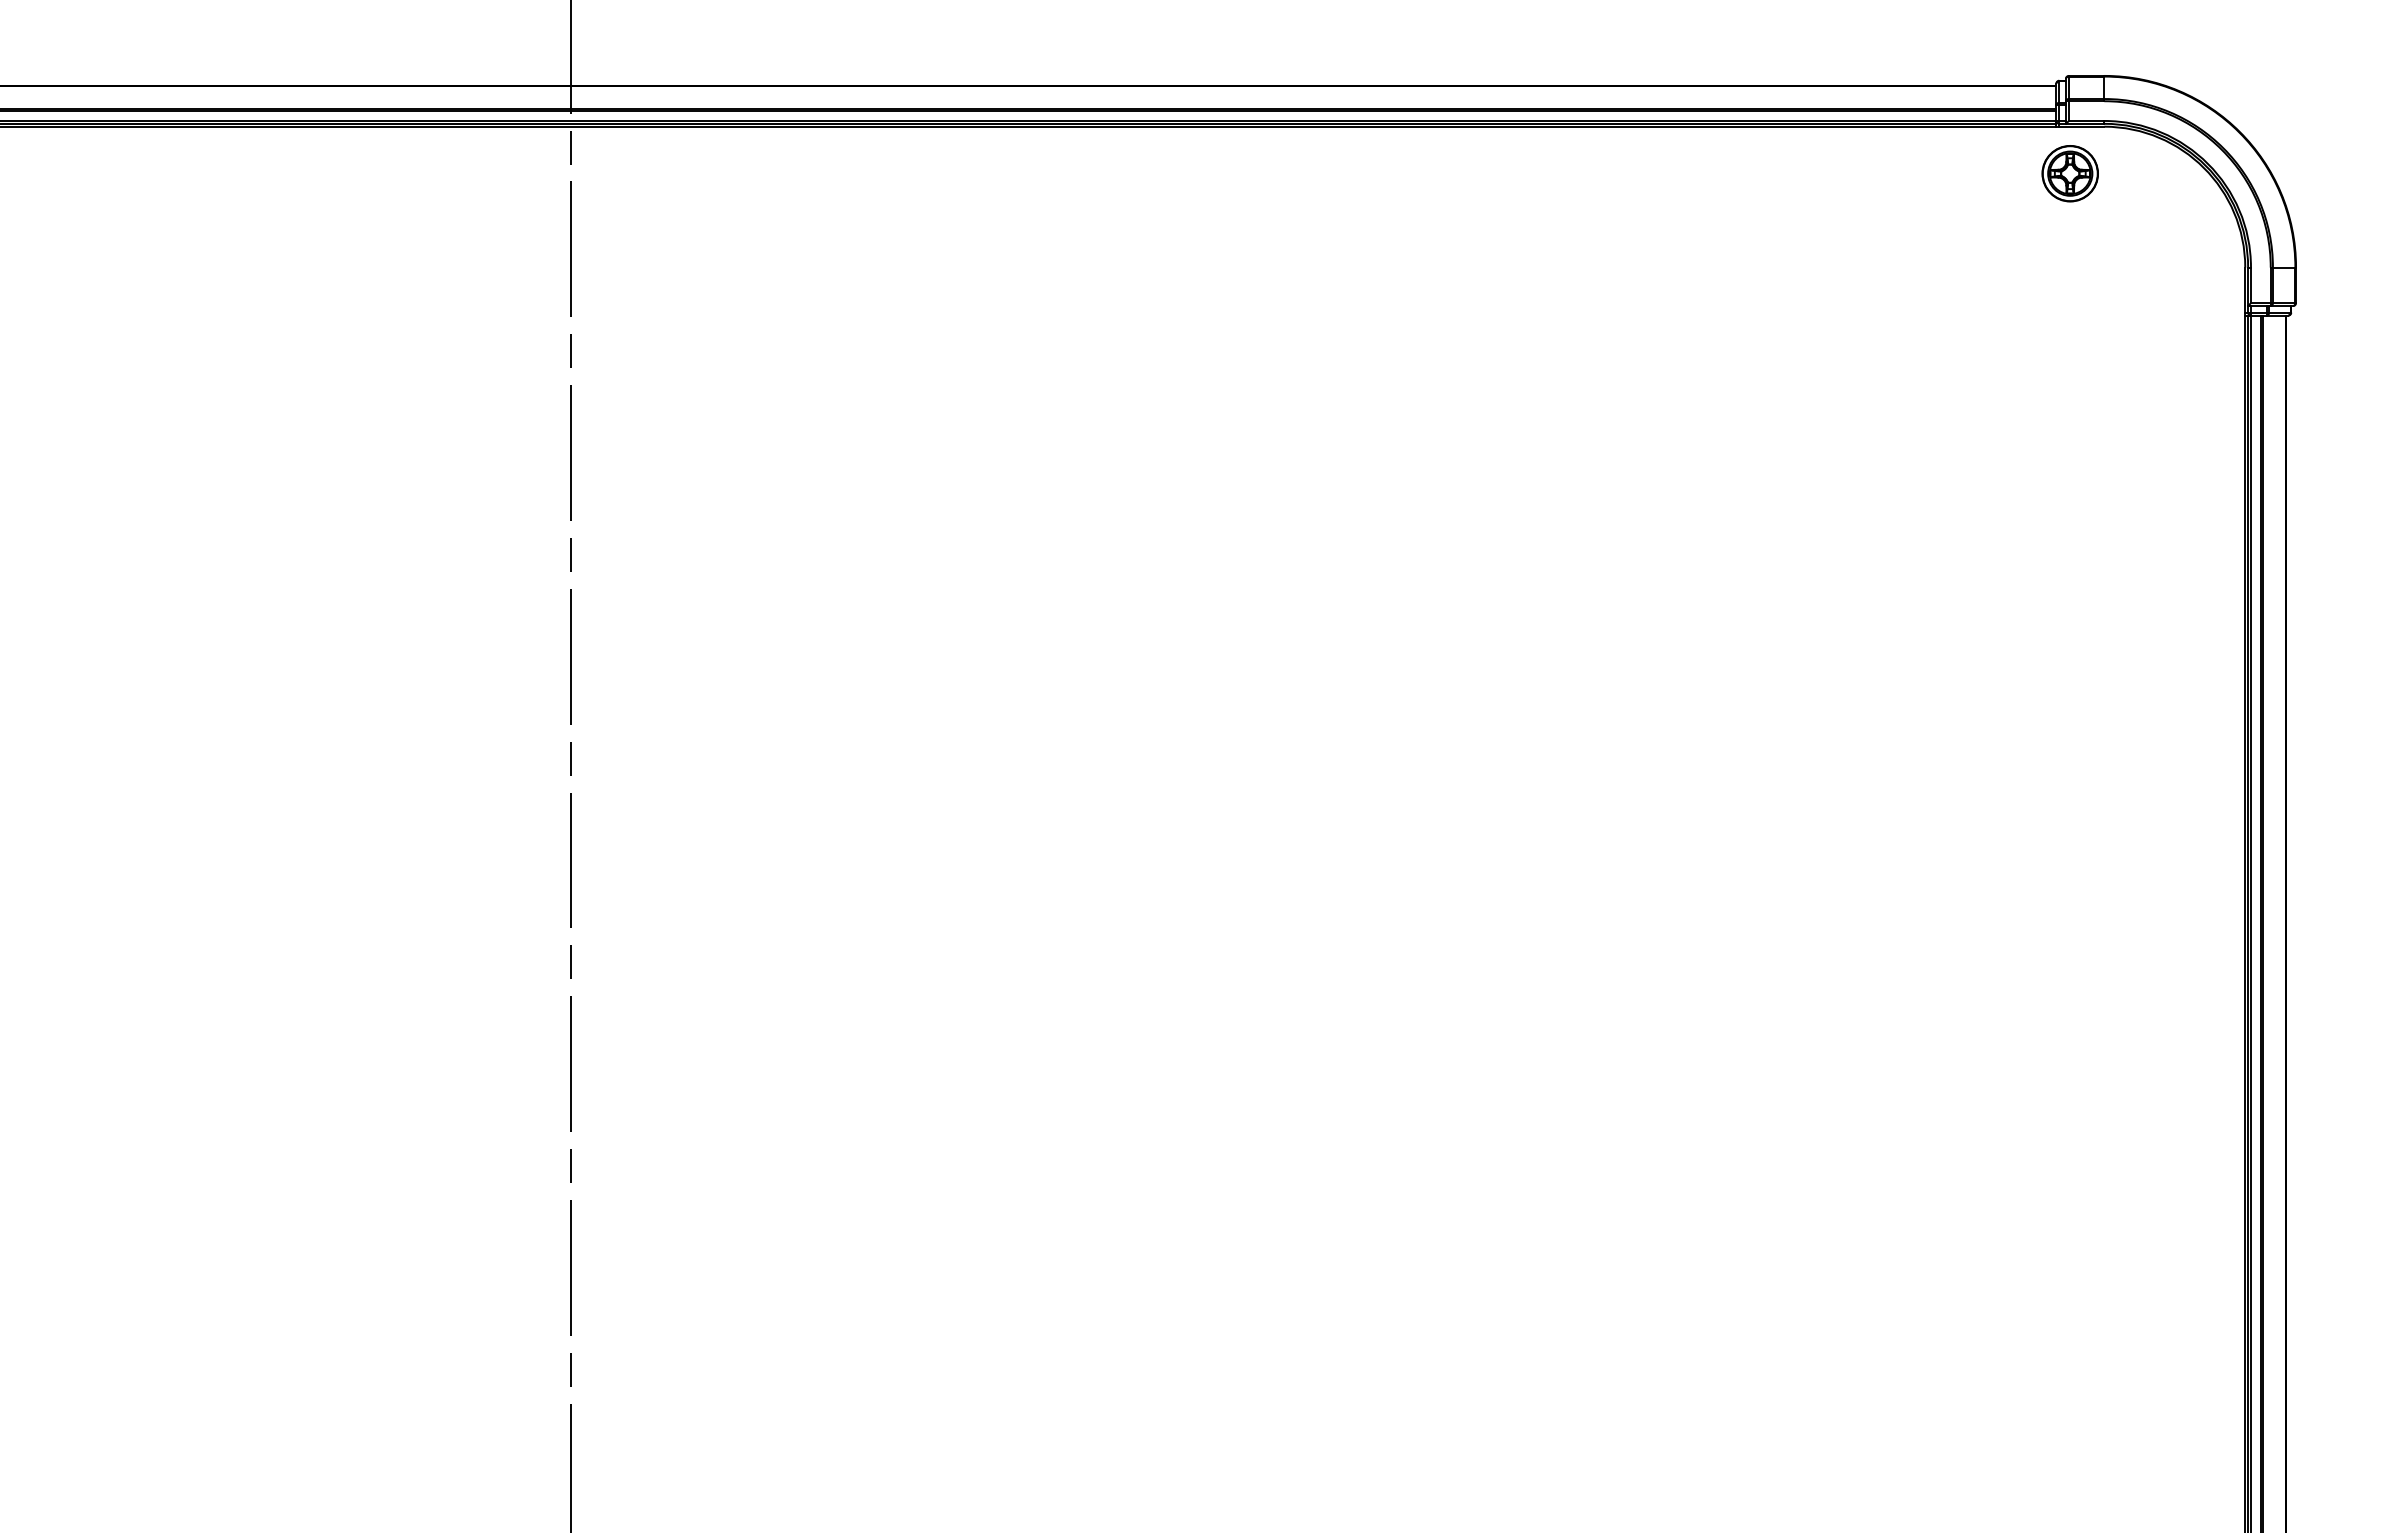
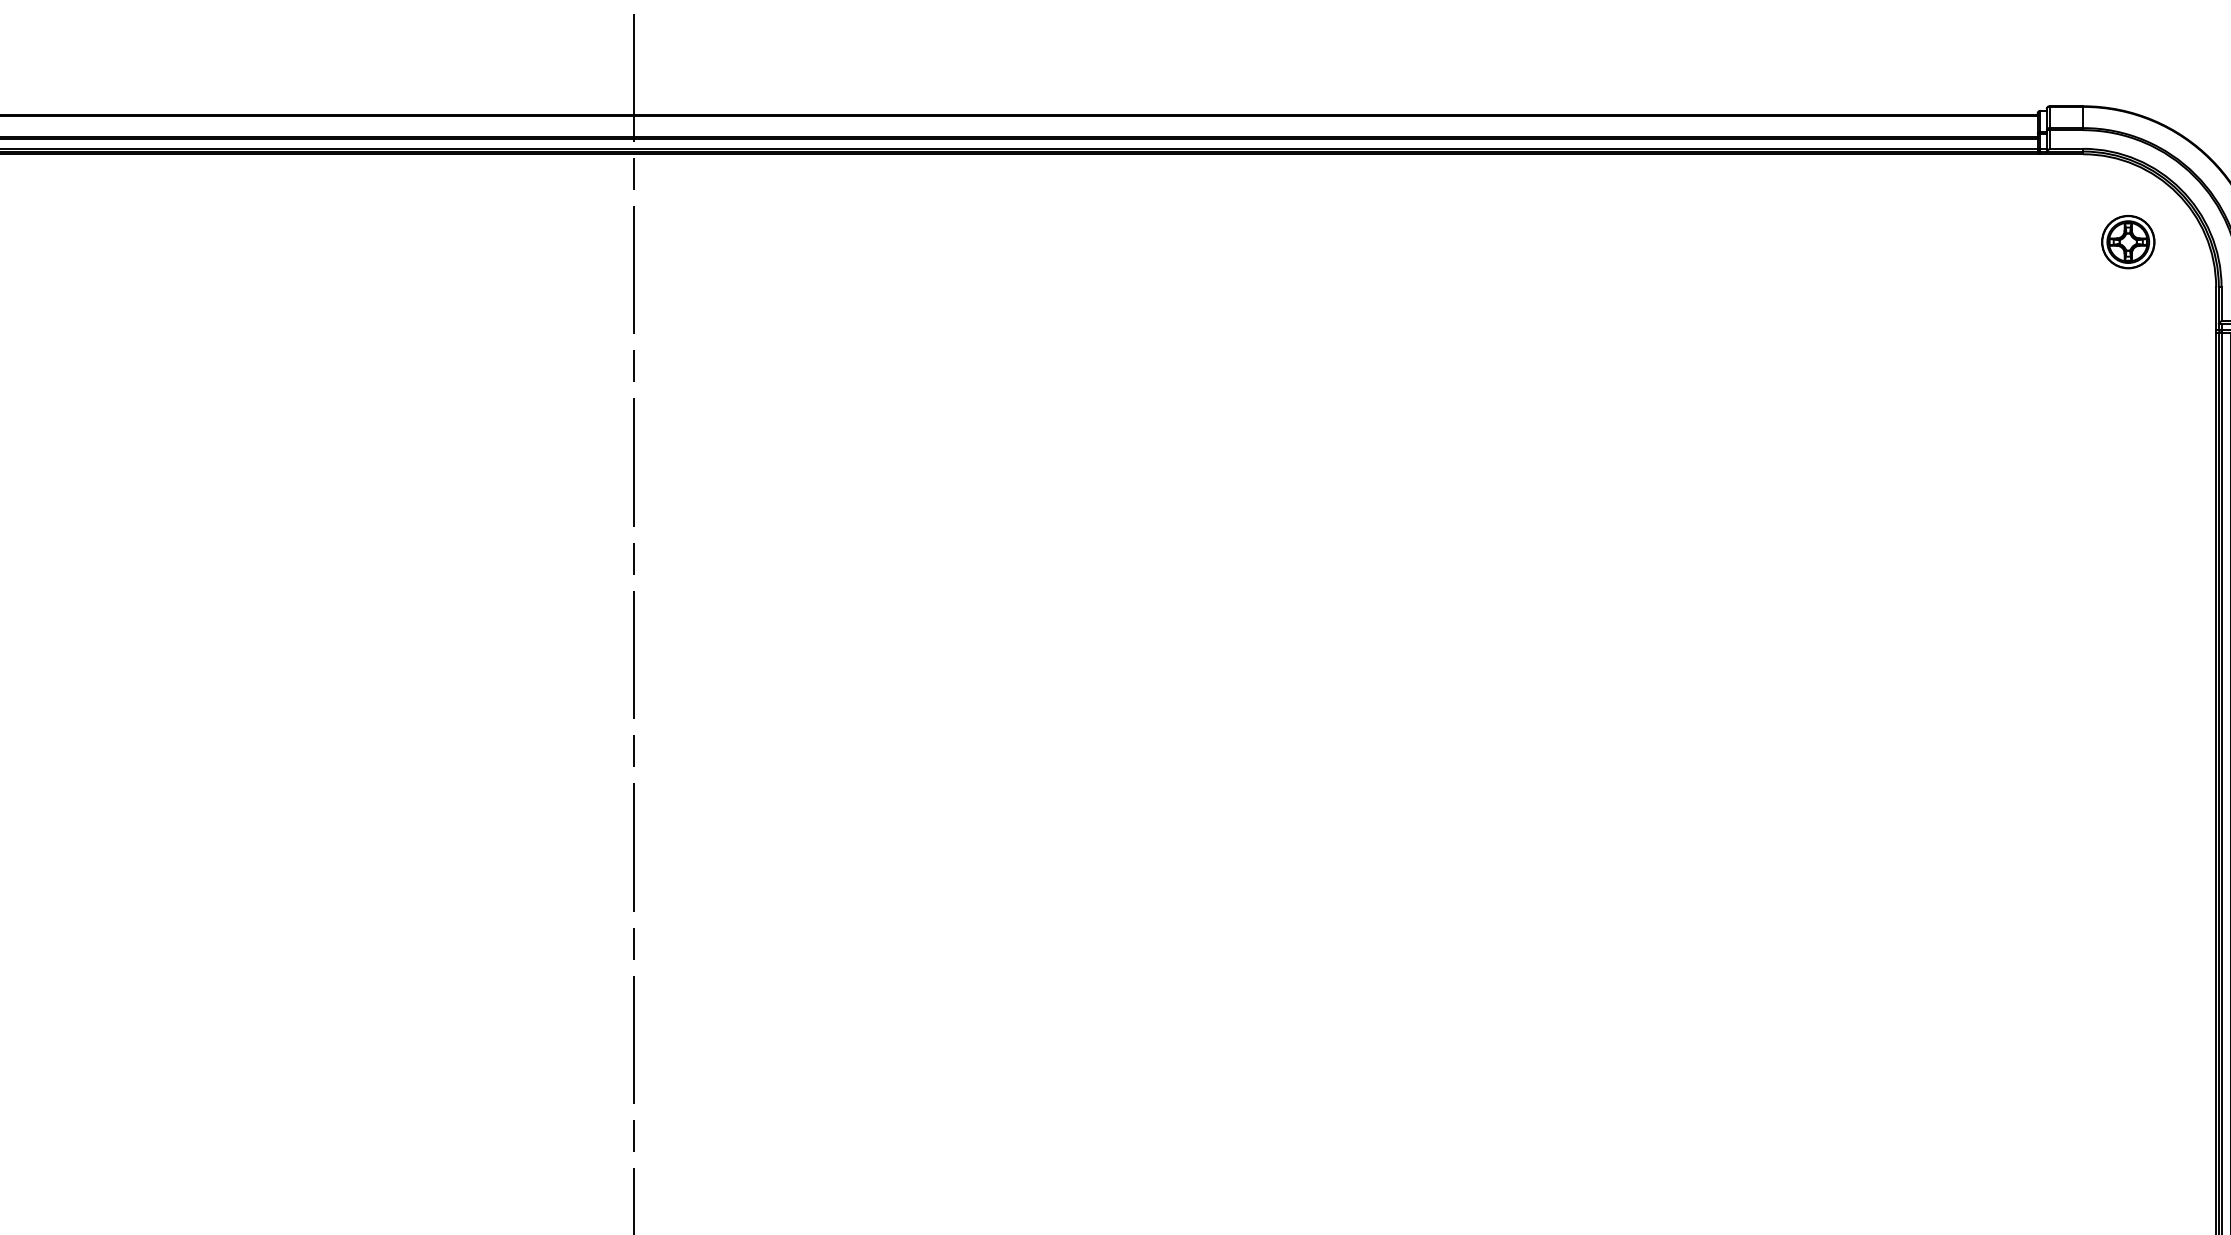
part: (2069, 173) -> (2127, 241), moved

